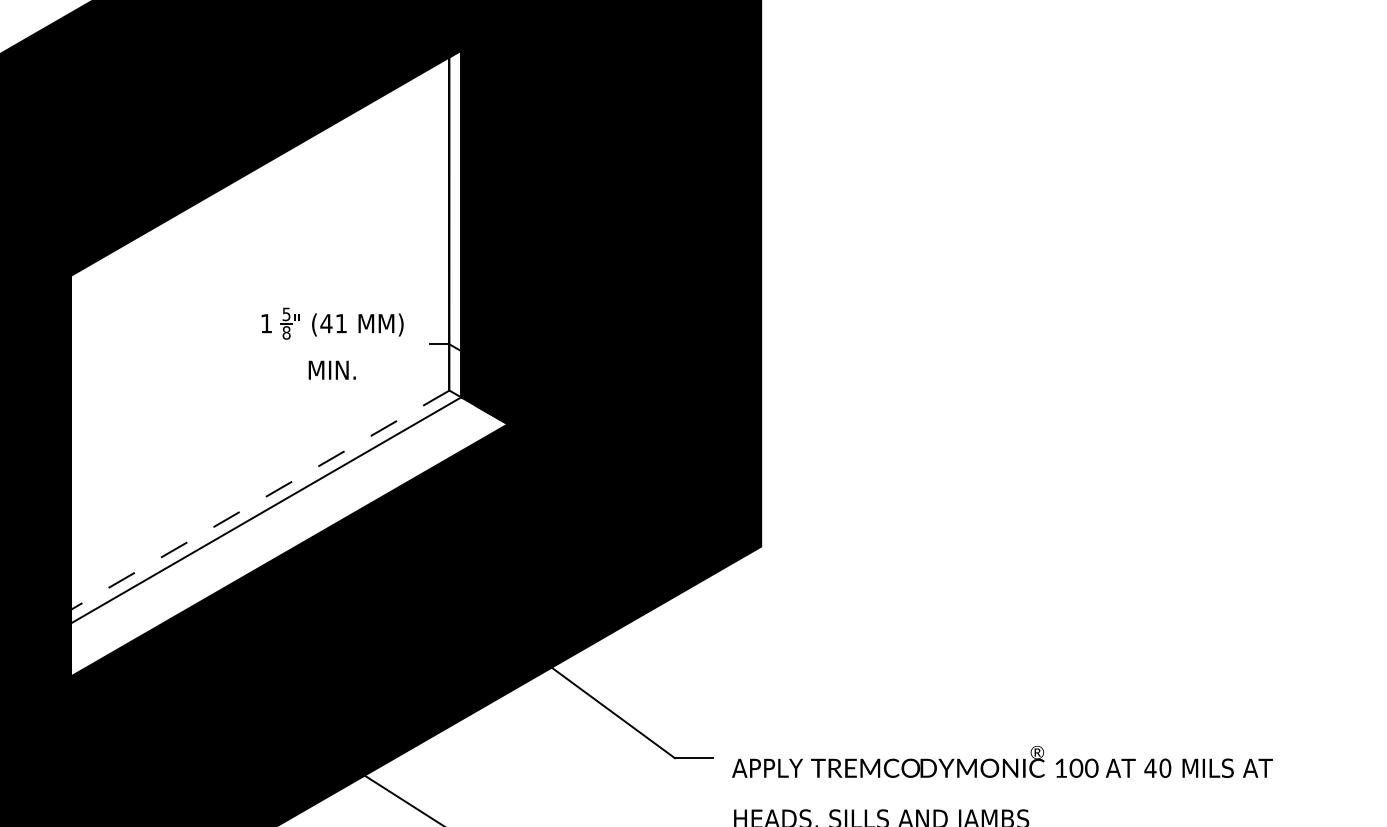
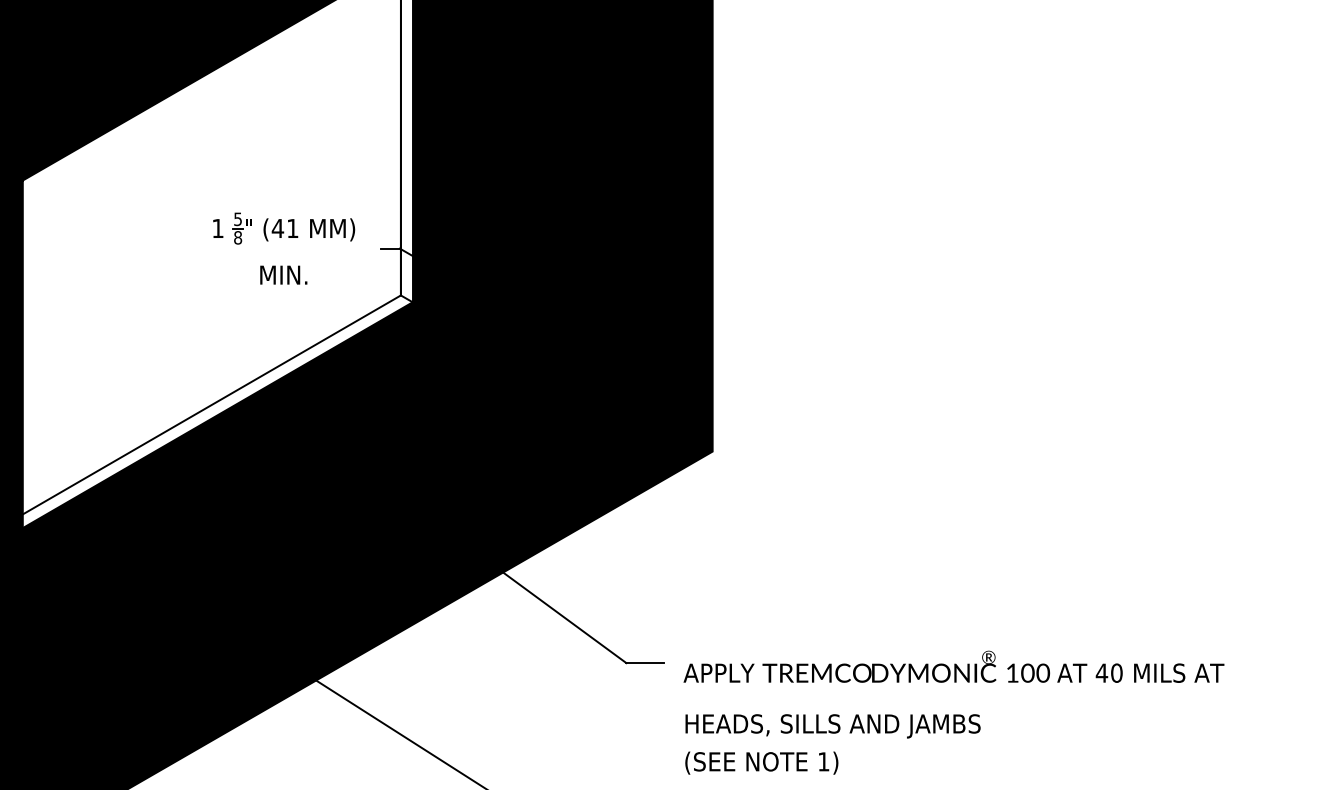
line: (260, 500) -> (211, 405), dashed -> solid
fill: (288, 536) -> (239, 441), added

